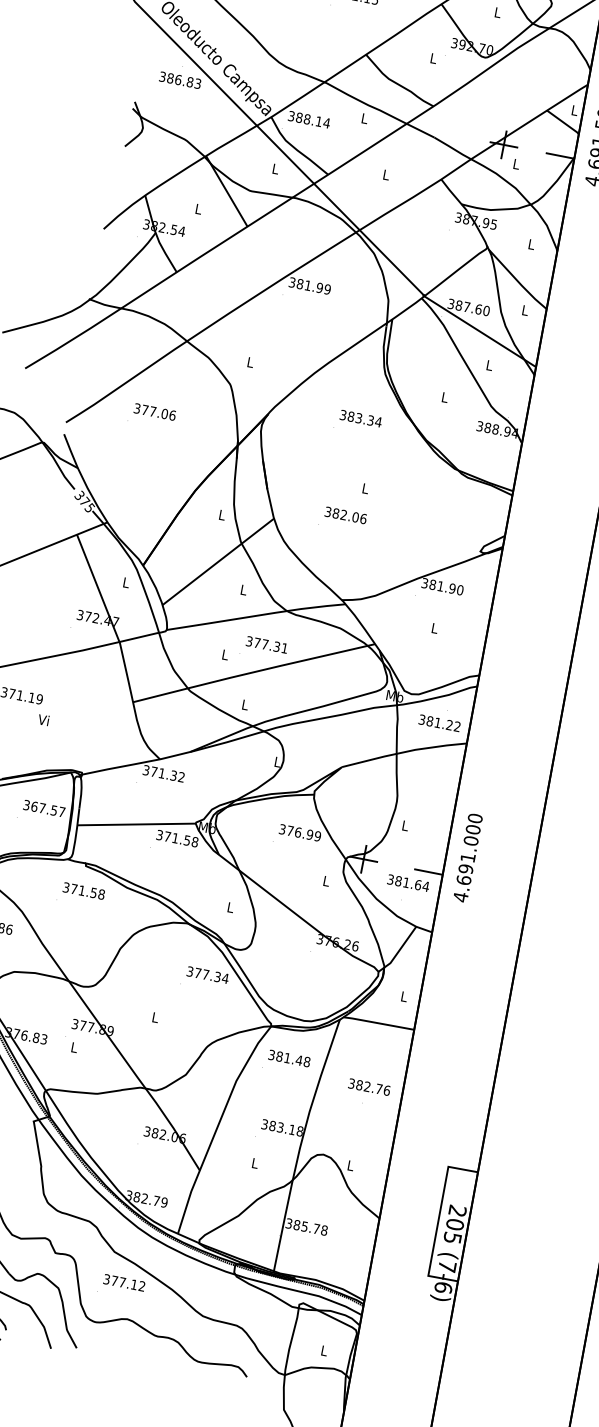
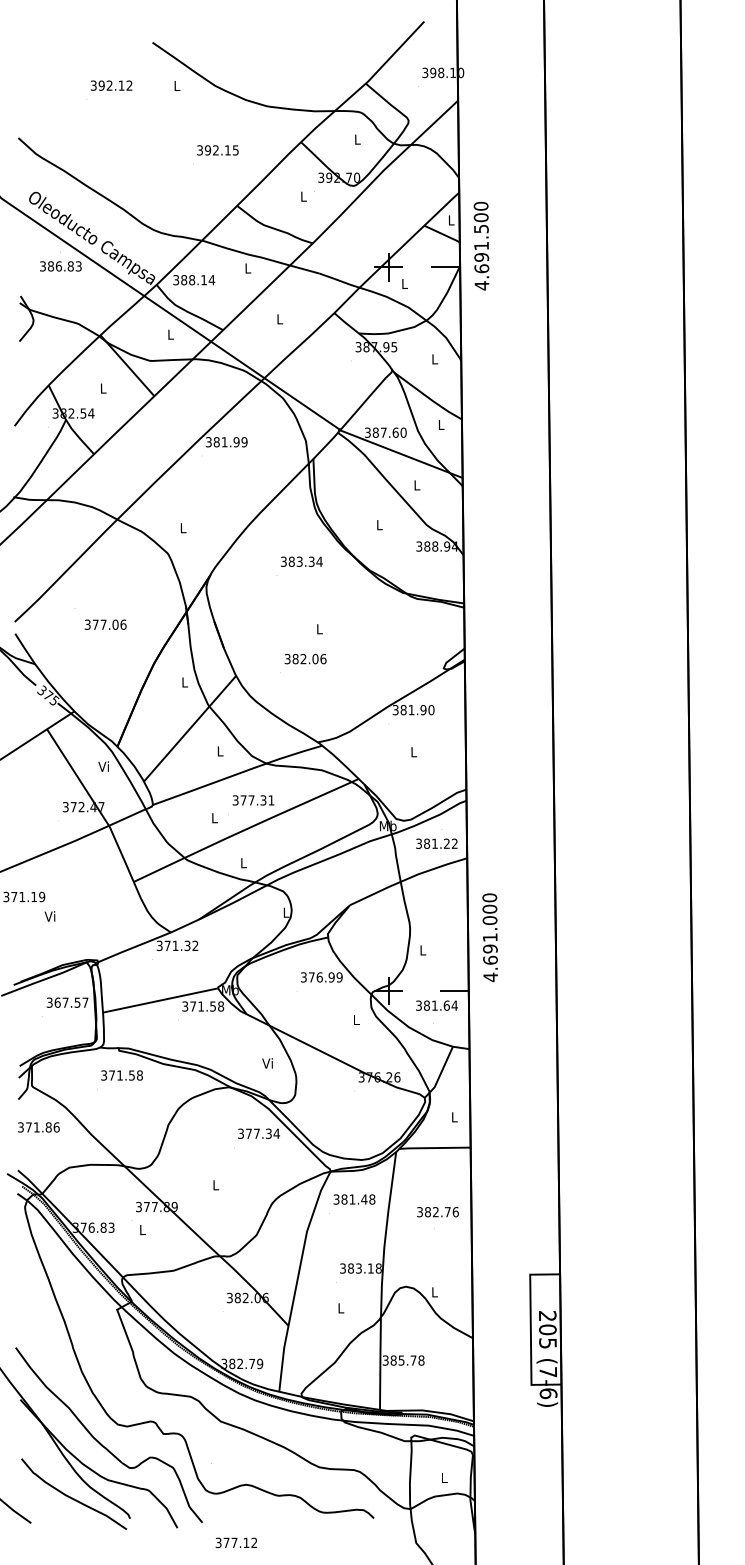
text: (154, 411) -> (105, 624), moved
text: (125, 582) -> (103, 766), L -> Vi
text: (467, 857) -> (489, 937), moved
text: (229, 907) -> (267, 1063), L -> Vi
text: (124, 1282) -> (236, 1542), moved

